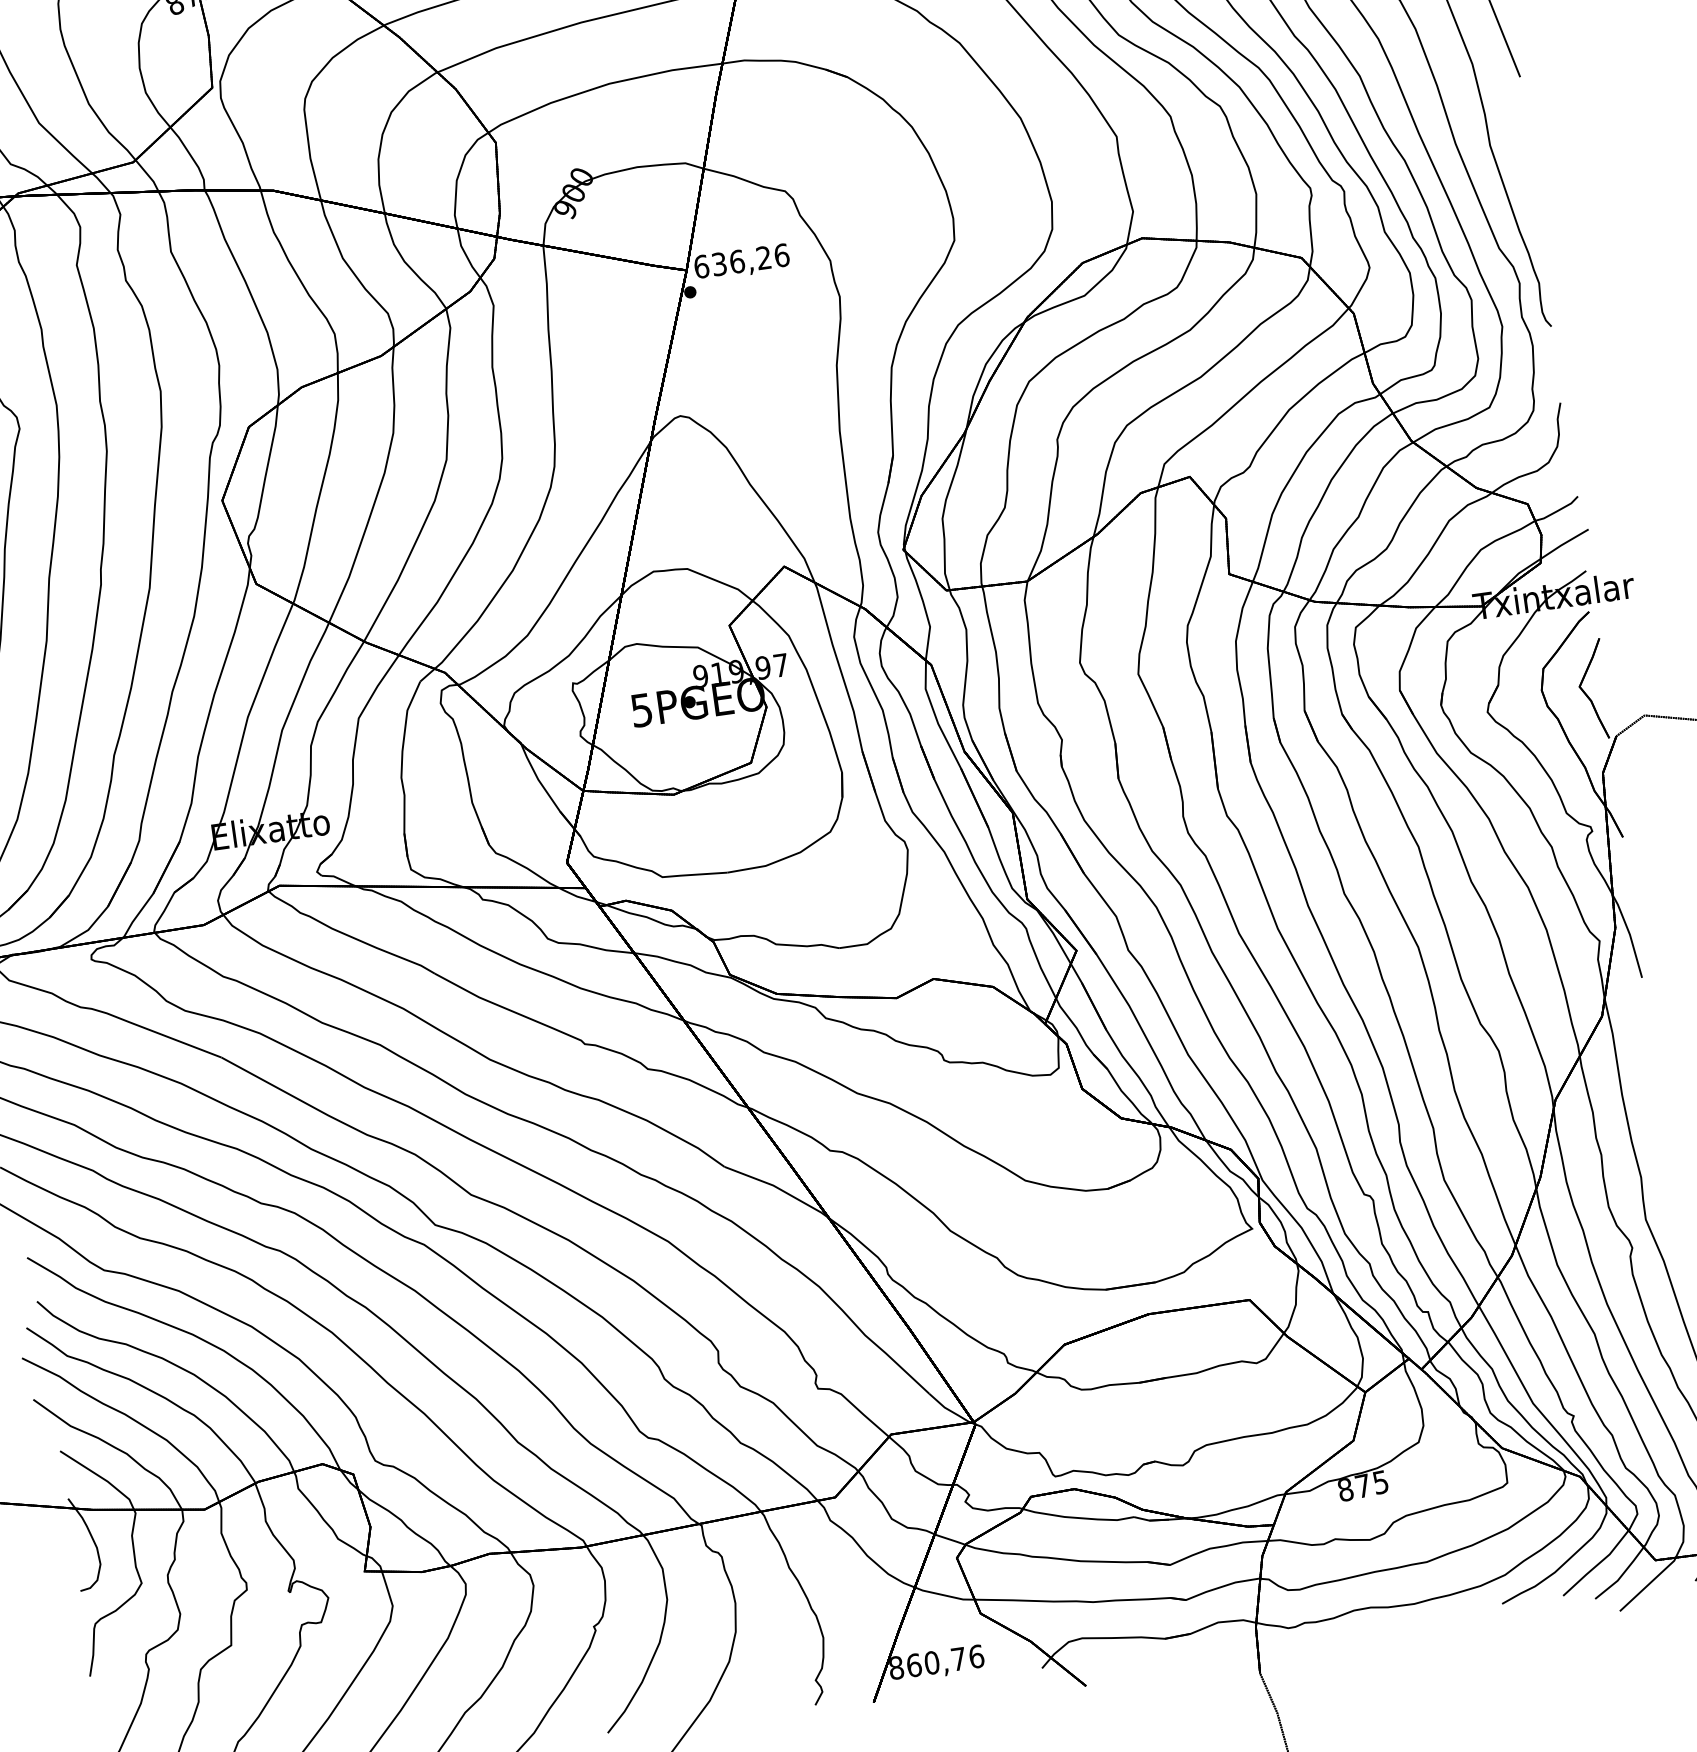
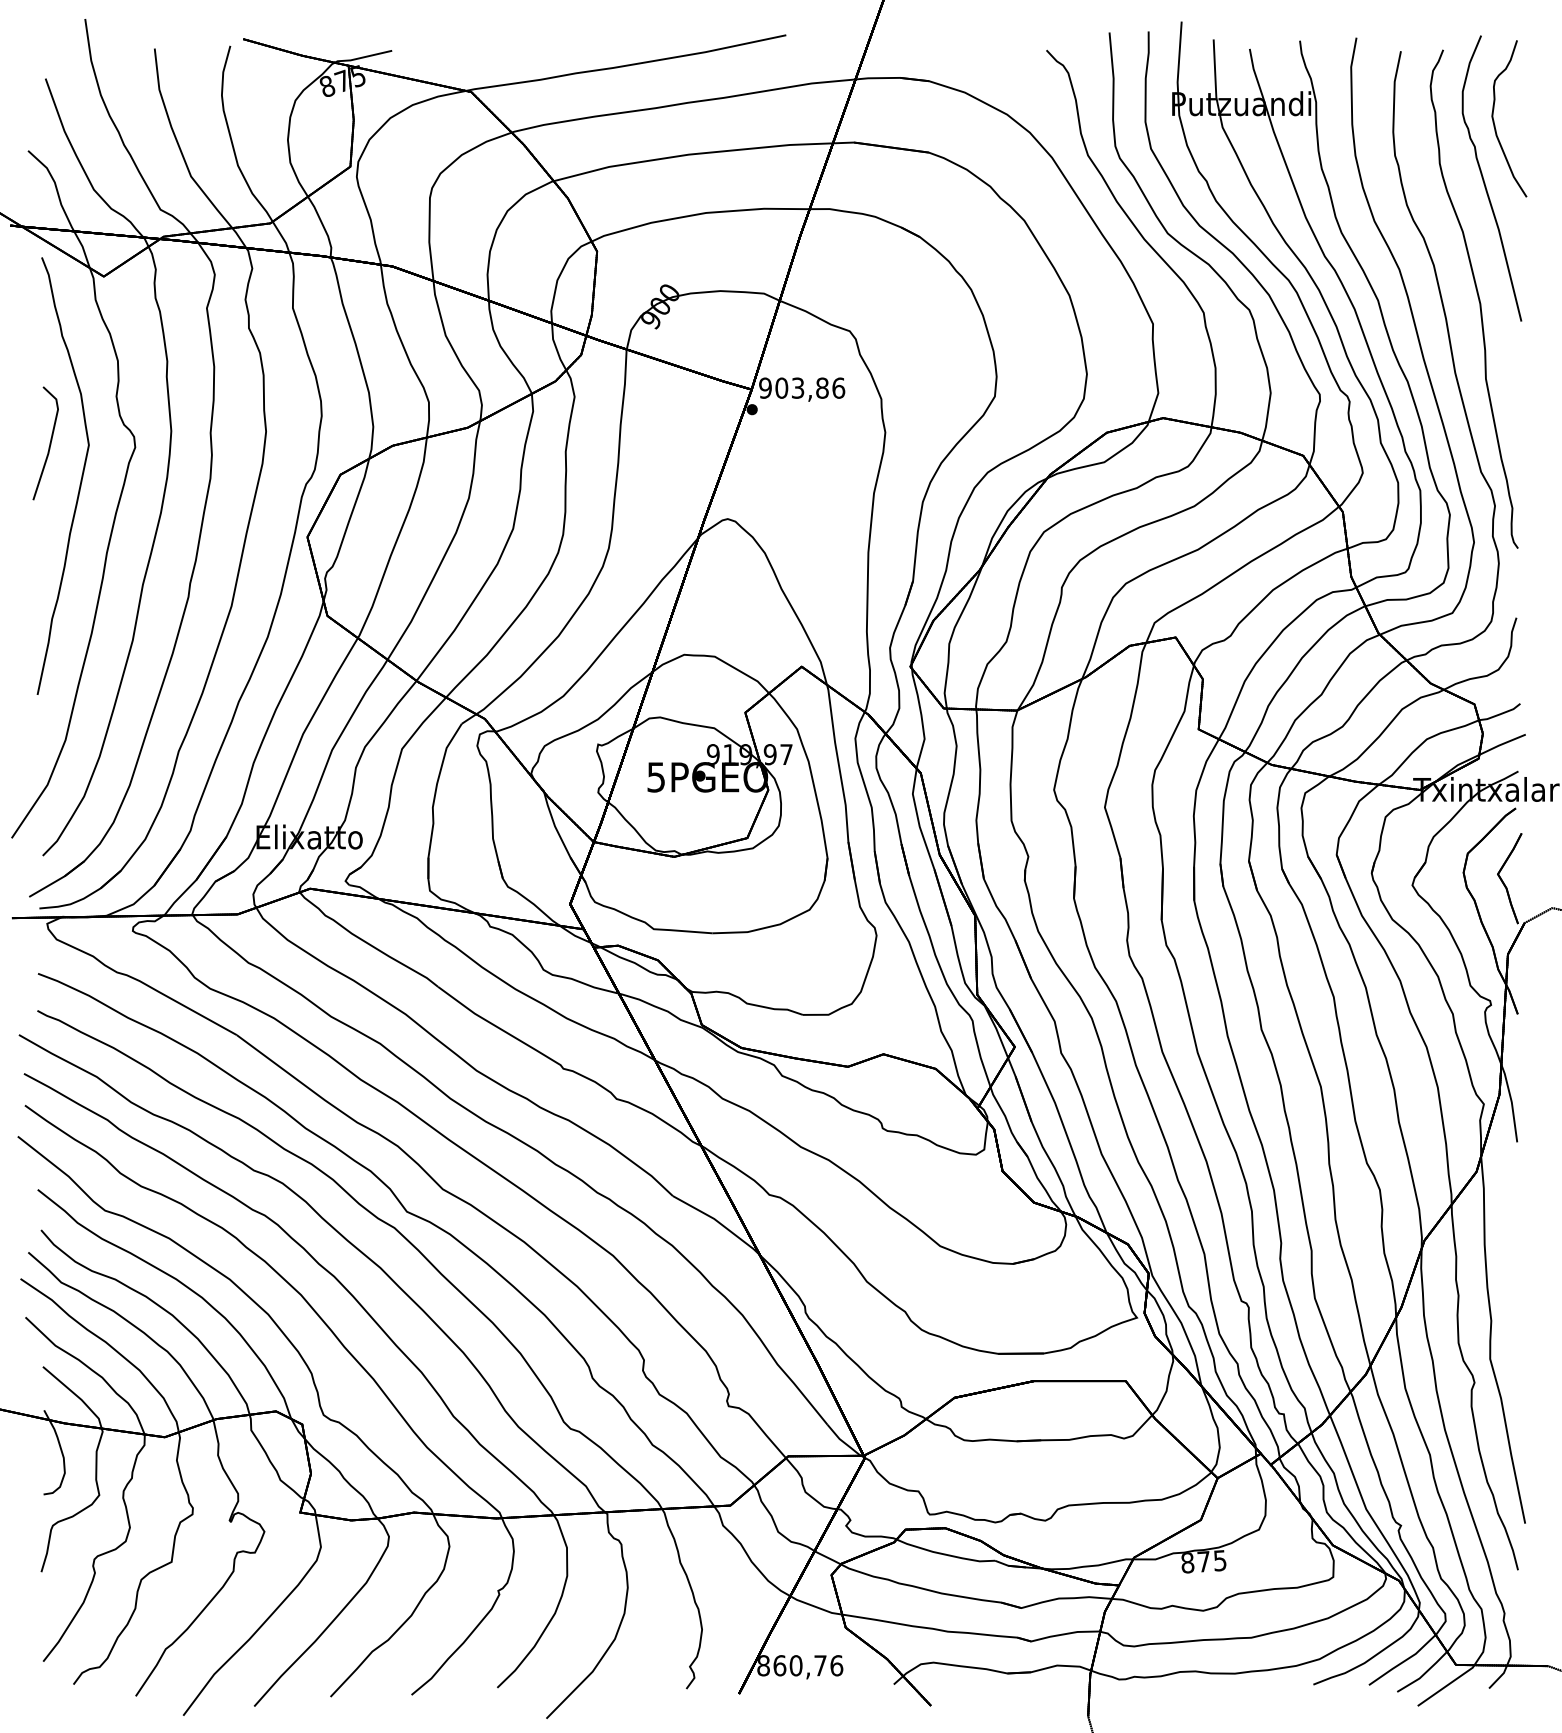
text: (732, 261) -> (793, 387), 636,26 -> 903,86

